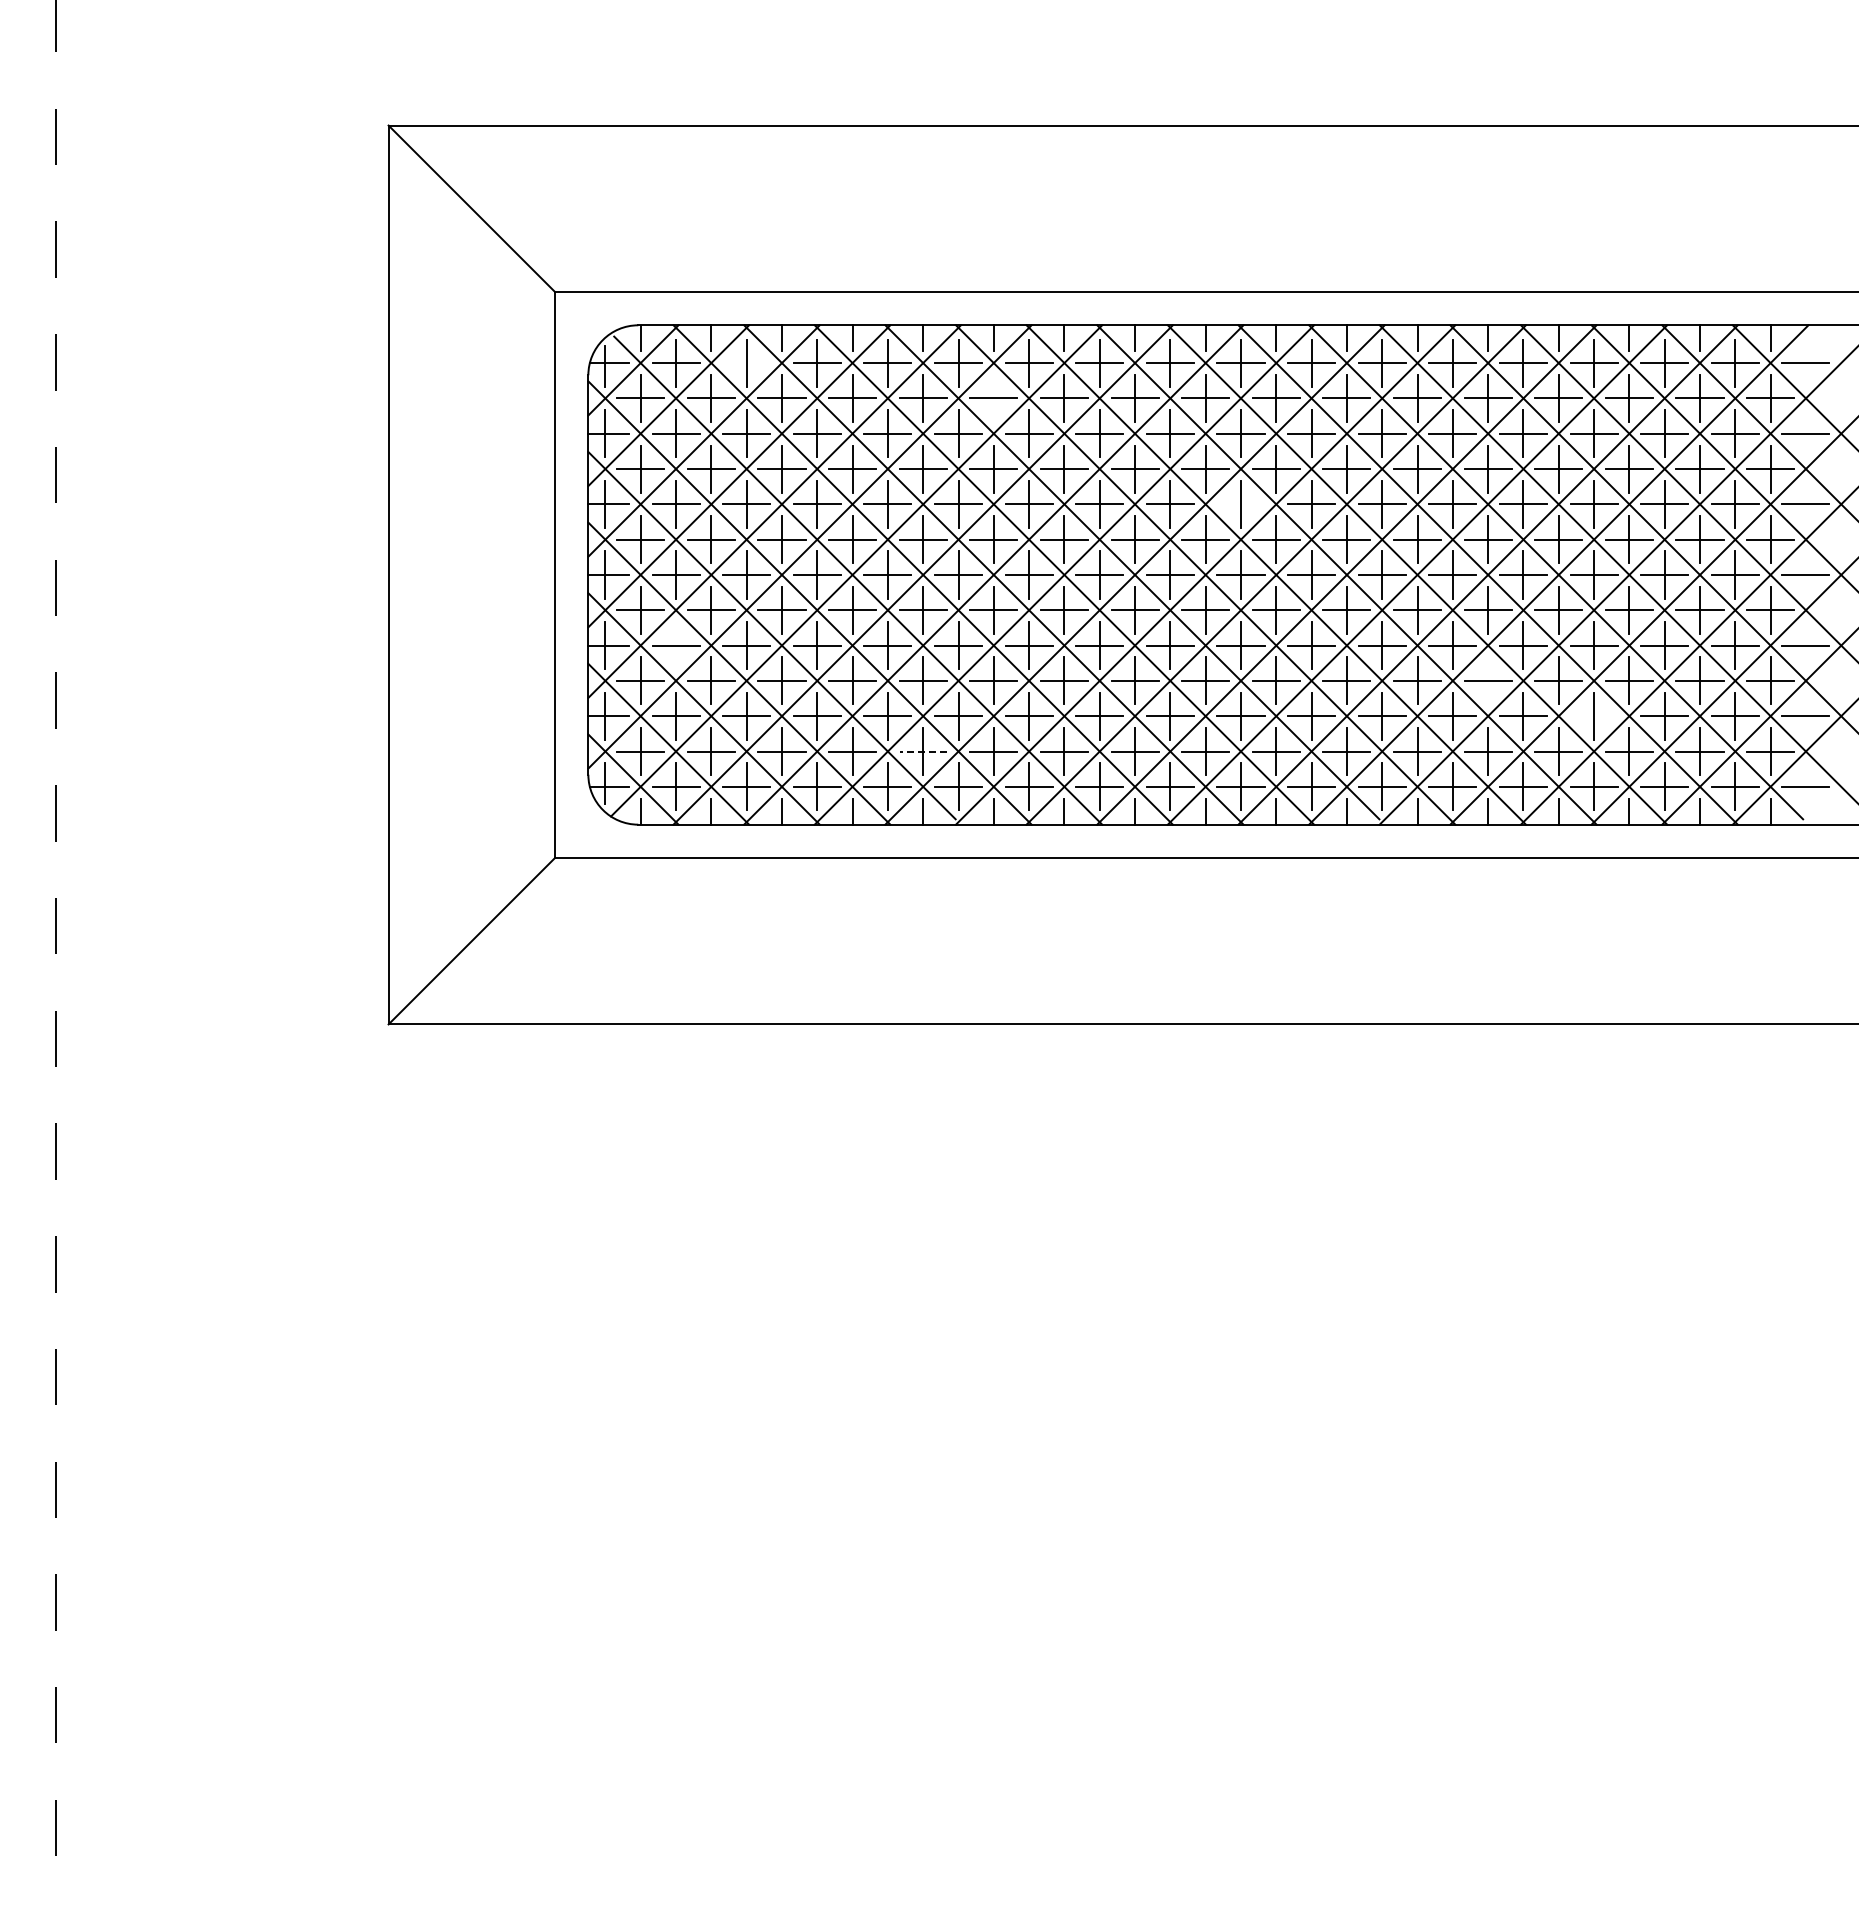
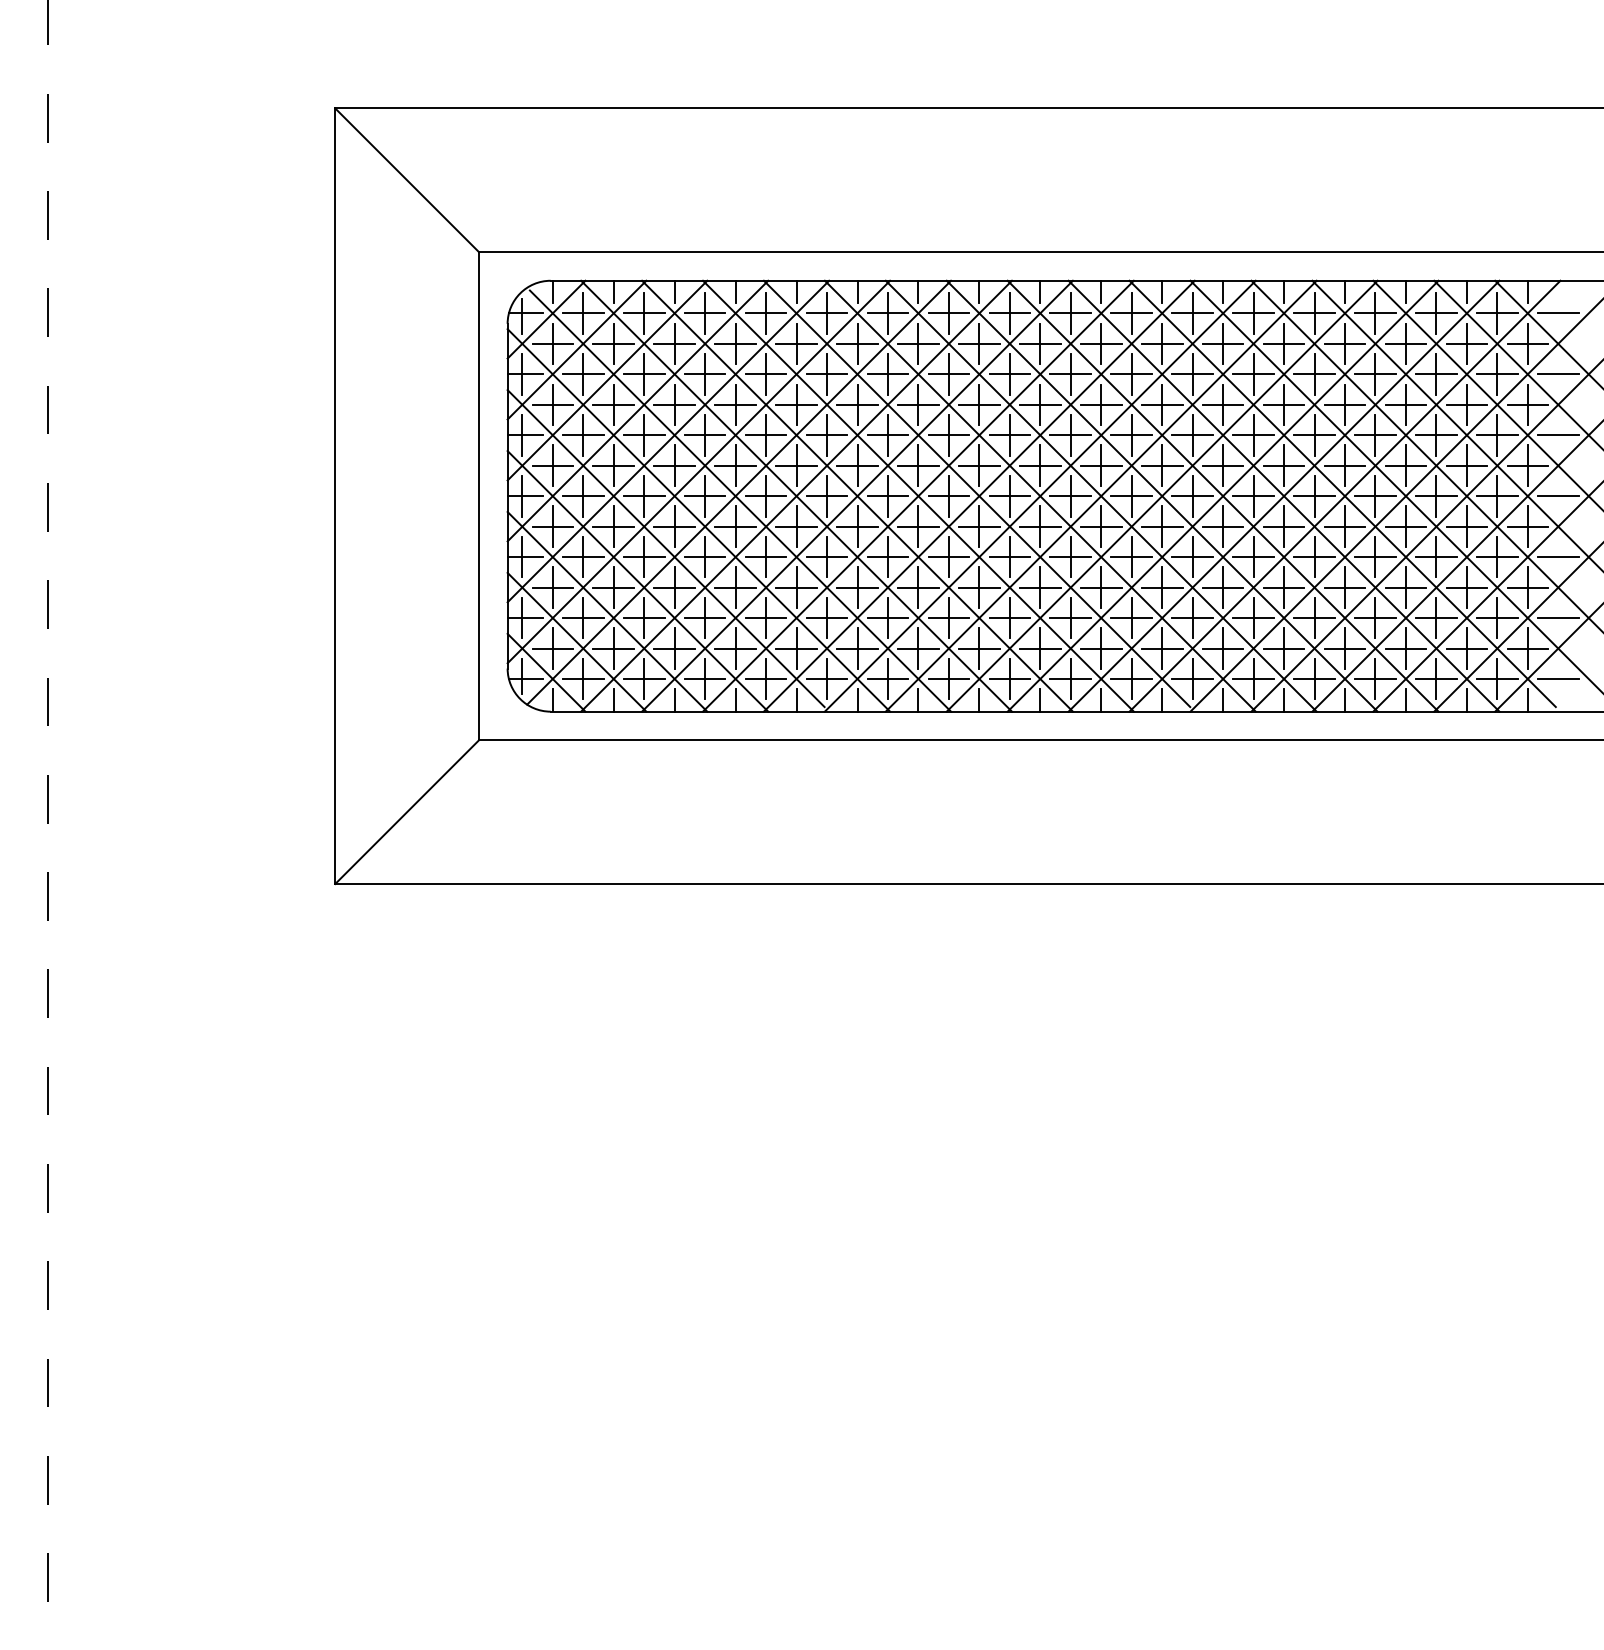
line: (746, 363) -> (644, 313), added
line: (993, 397) -> (857, 343), added
line: (1240, 504) -> (1070, 435), added
line: (676, 645) -> (583, 557), added
line: (1488, 680) -> (1284, 587), added
line: (1593, 716) -> (1374, 618), added
line: (923, 751) -> (796, 648), dashed -> solid

